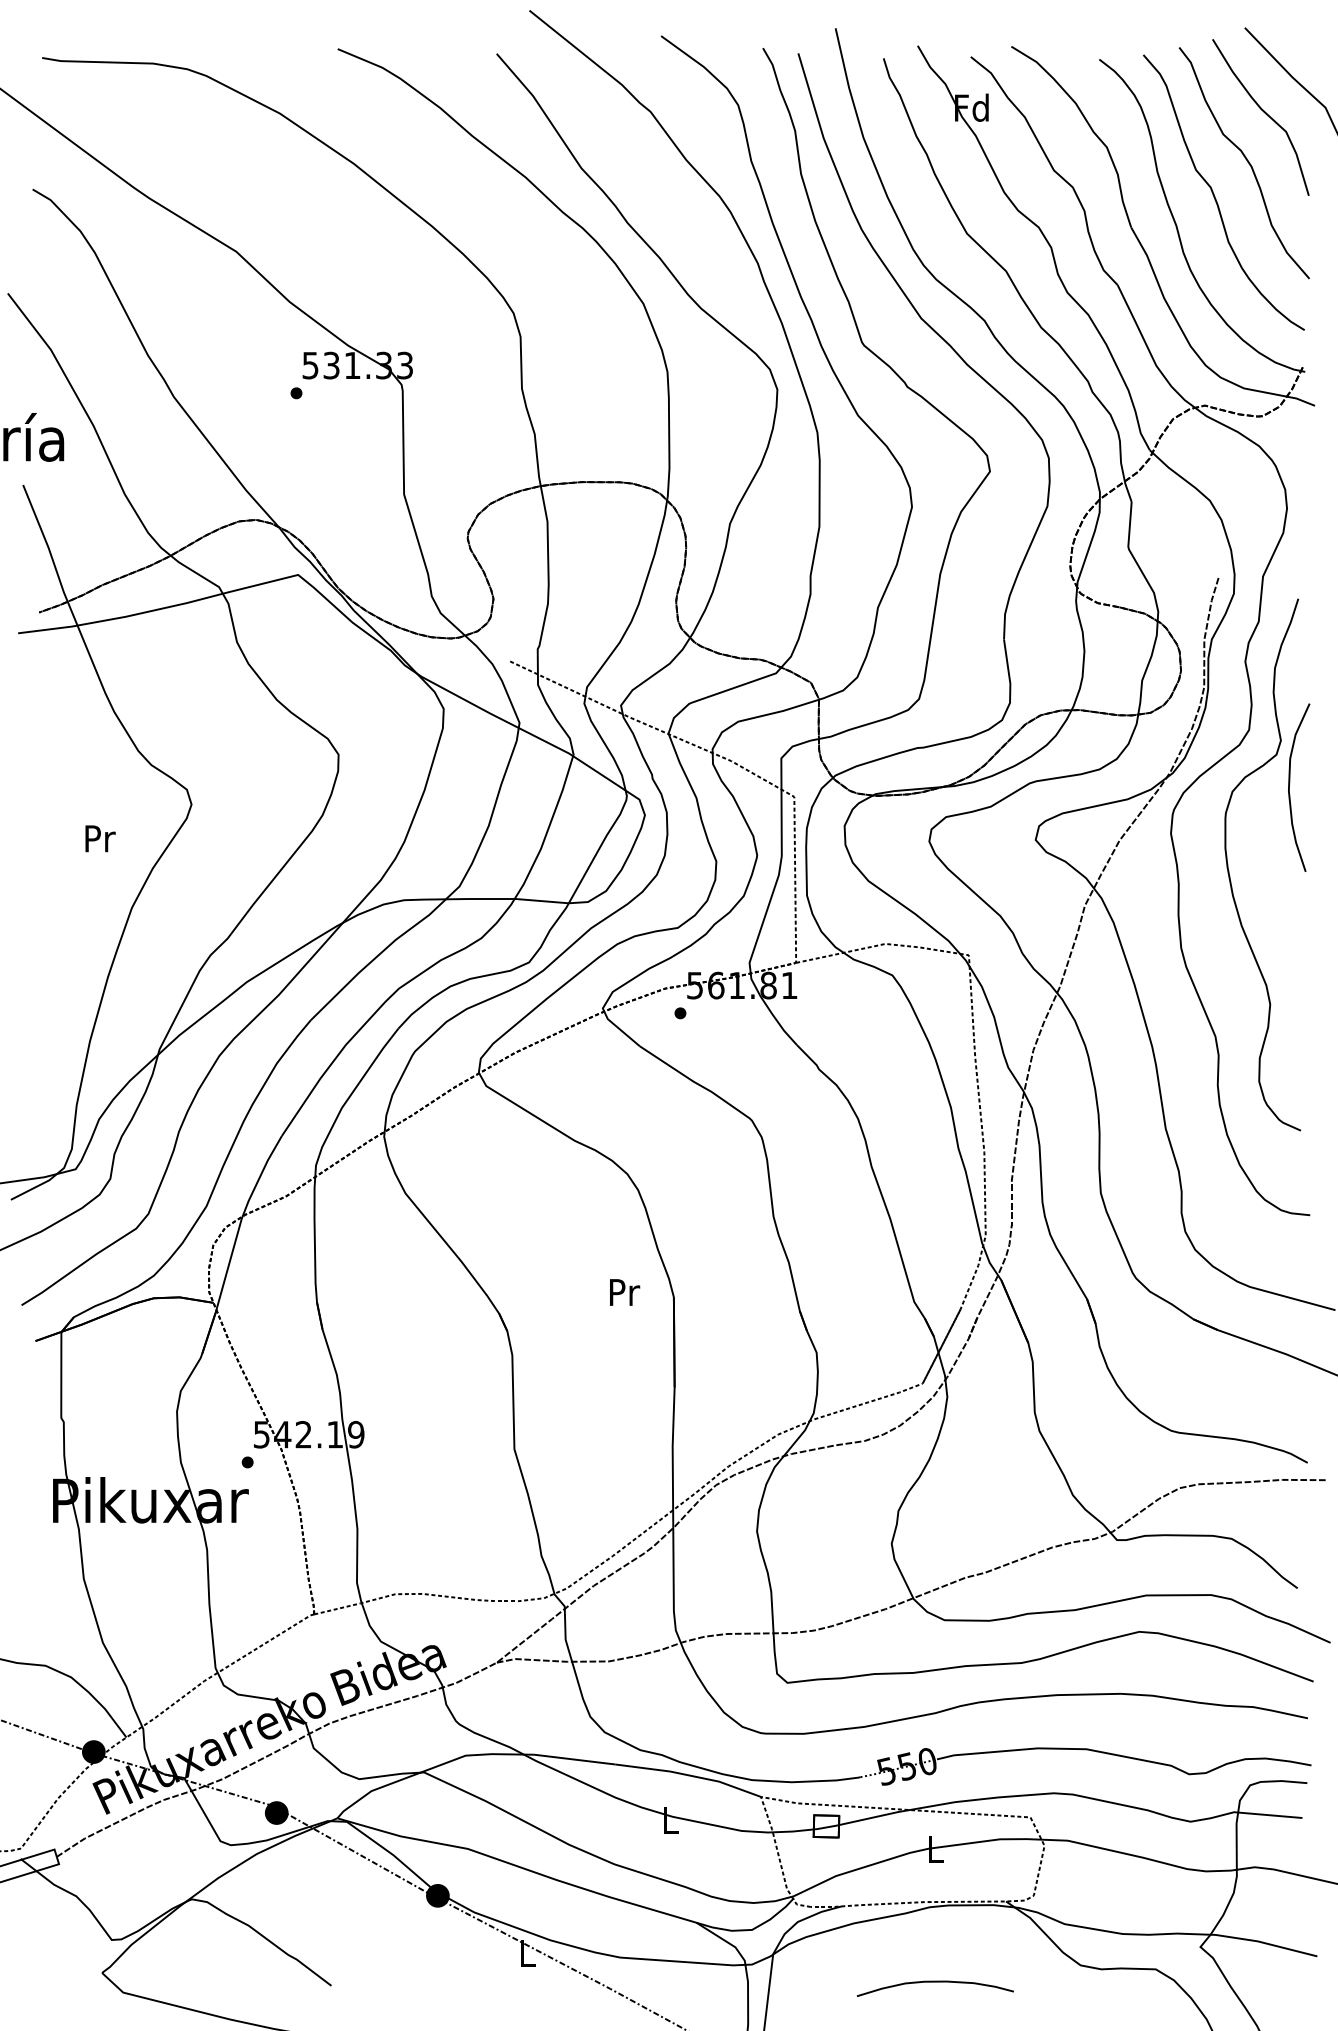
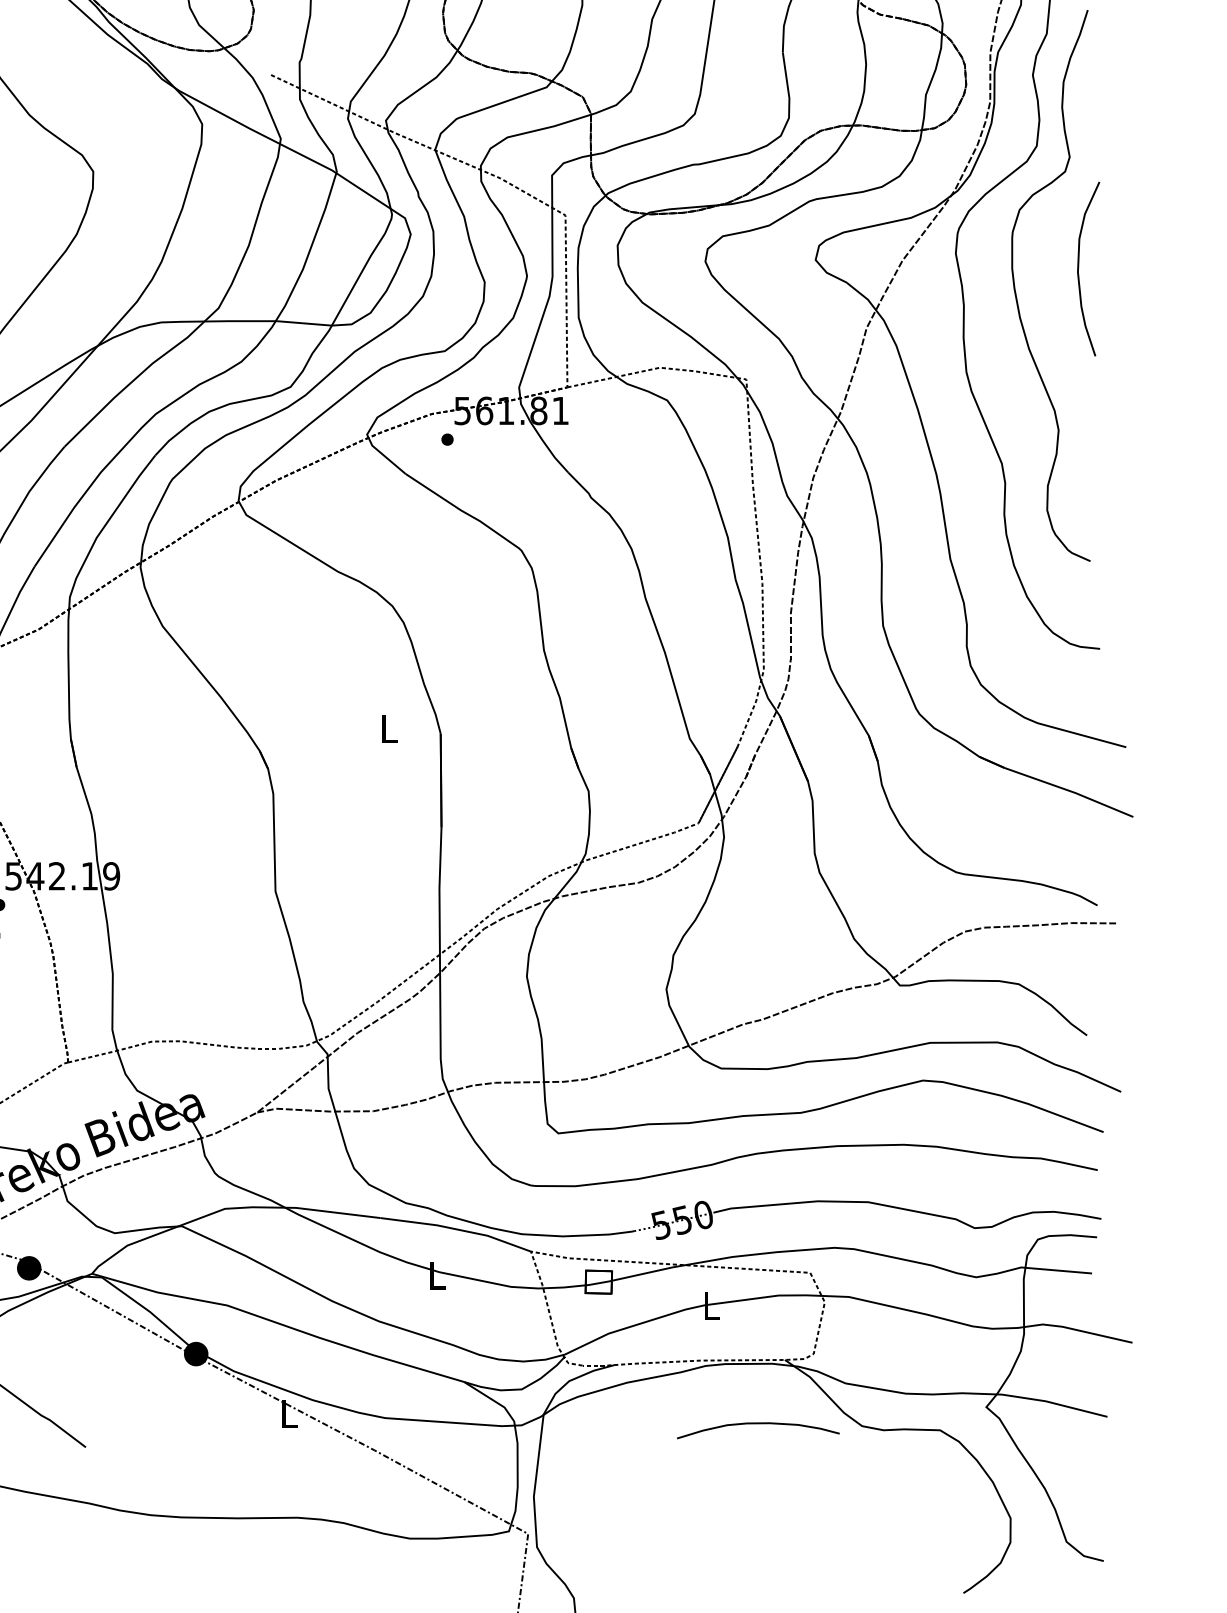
curve: (1290, 783) -> (1079, 264), moved
text: (625, 1292) -> (390, 728), Pr -> L
curve: (934, 1982) -> (757, 1424), moved

